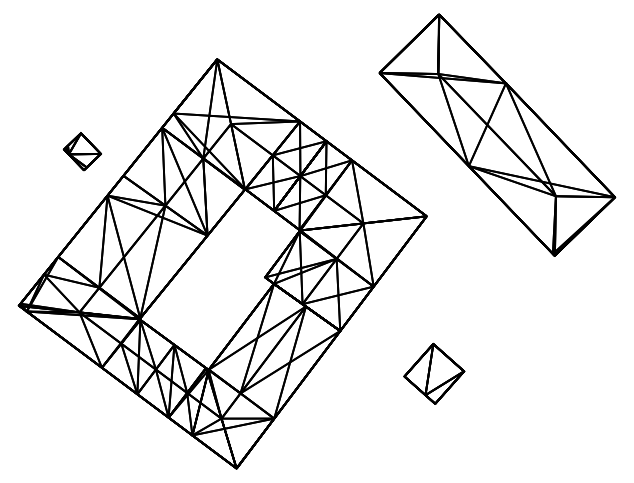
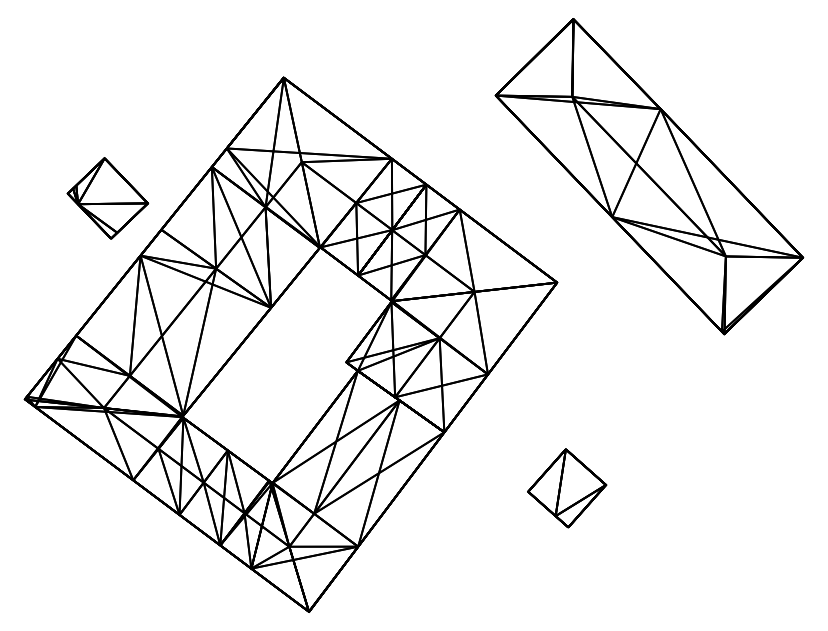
part: (82, 151) -> (107, 198), size x1.67

